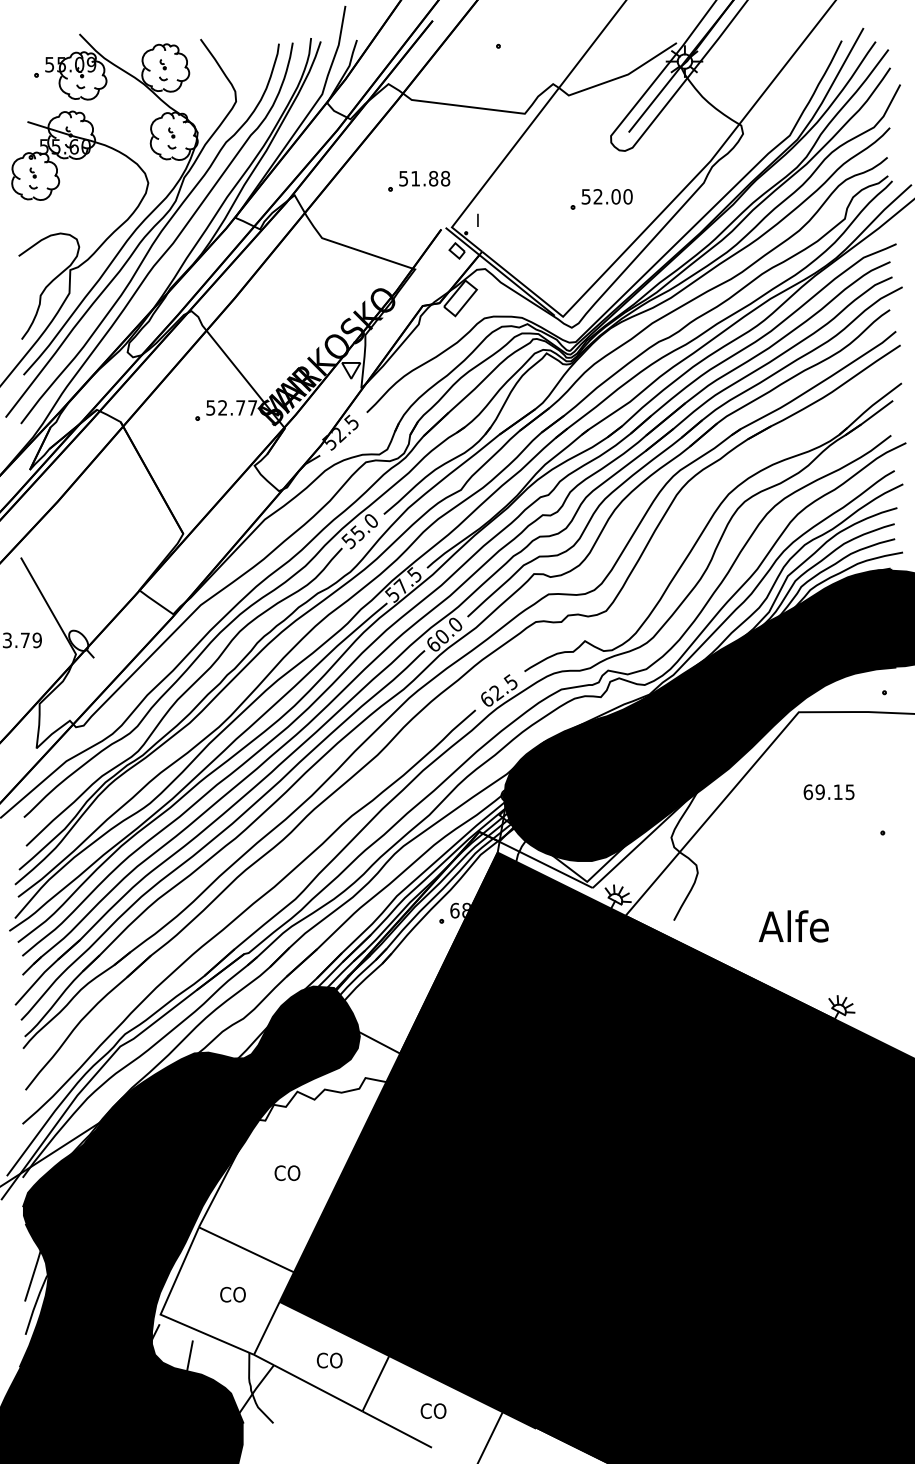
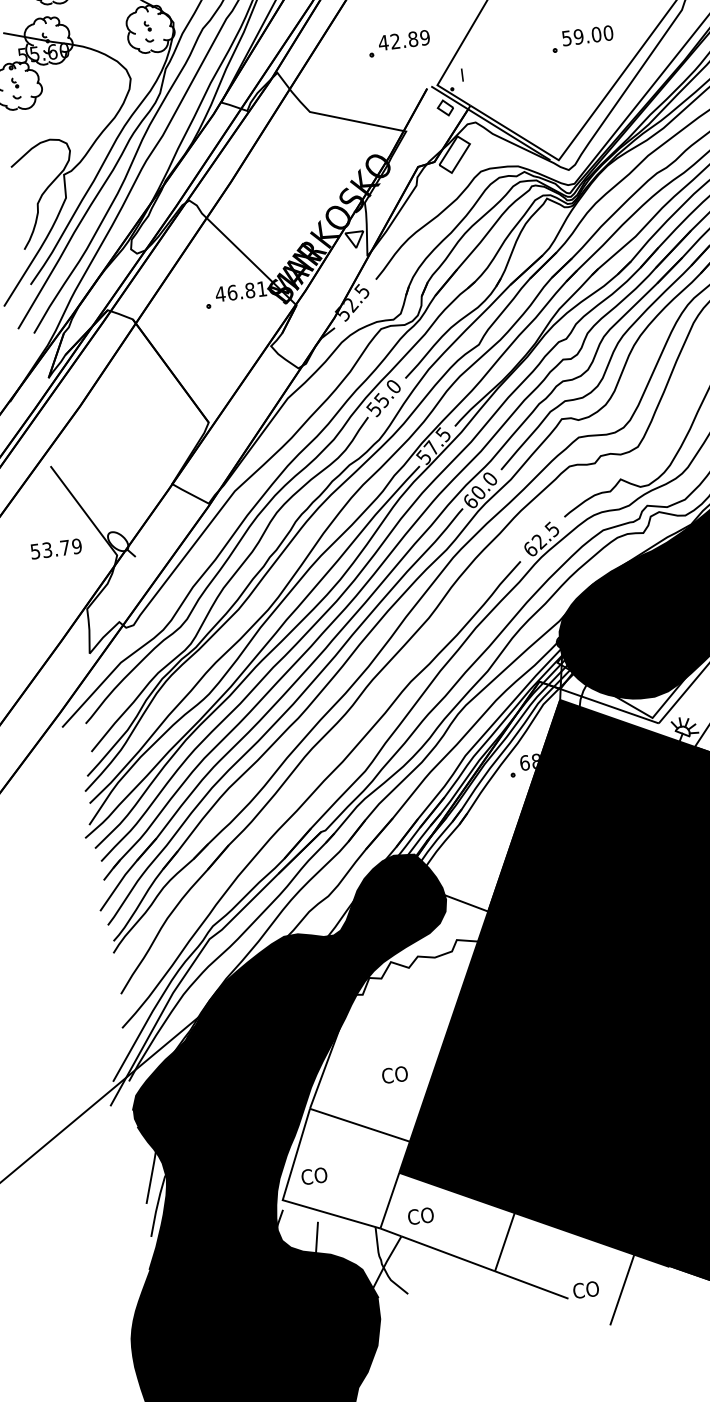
text: (424, 178) -> (404, 40), 51.88 -> 42.89
text: (597, 196) -> (578, 36), 52.00 -> 59.00
text: (231, 407) -> (240, 291), 52.77 -> 46.81
text: (287, 1172) -> (394, 1074), moved
text: (232, 1294) -> (313, 1176), moved
text: (329, 1360) -> (420, 1216), moved
text: (433, 1410) -> (585, 1289), moved

